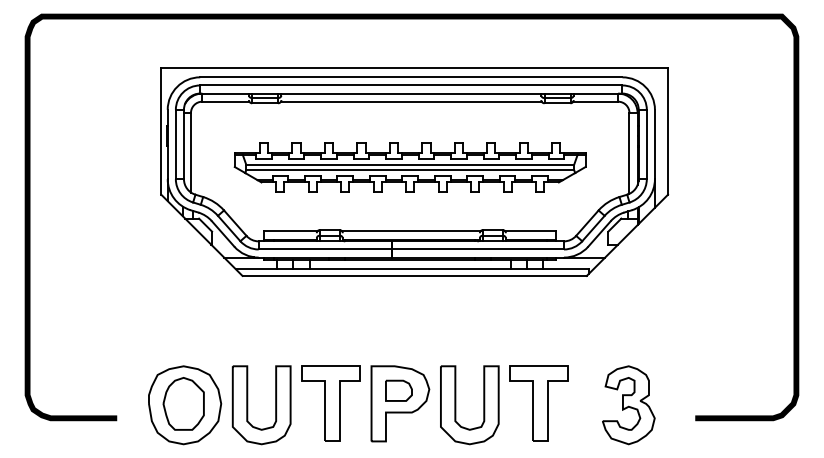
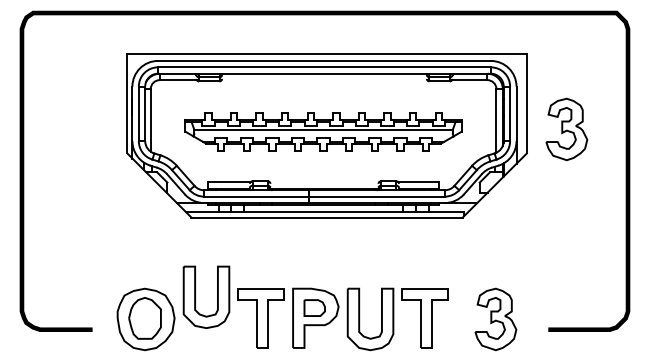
line: (410, 101) -> (323, 79), removed
part: (718, 164) -> (566, 129), added
line: (410, 170) -> (323, 134), removed
line: (411, 230) -> (324, 181), removed
part: (248, 405) -> (196, 297), moved

